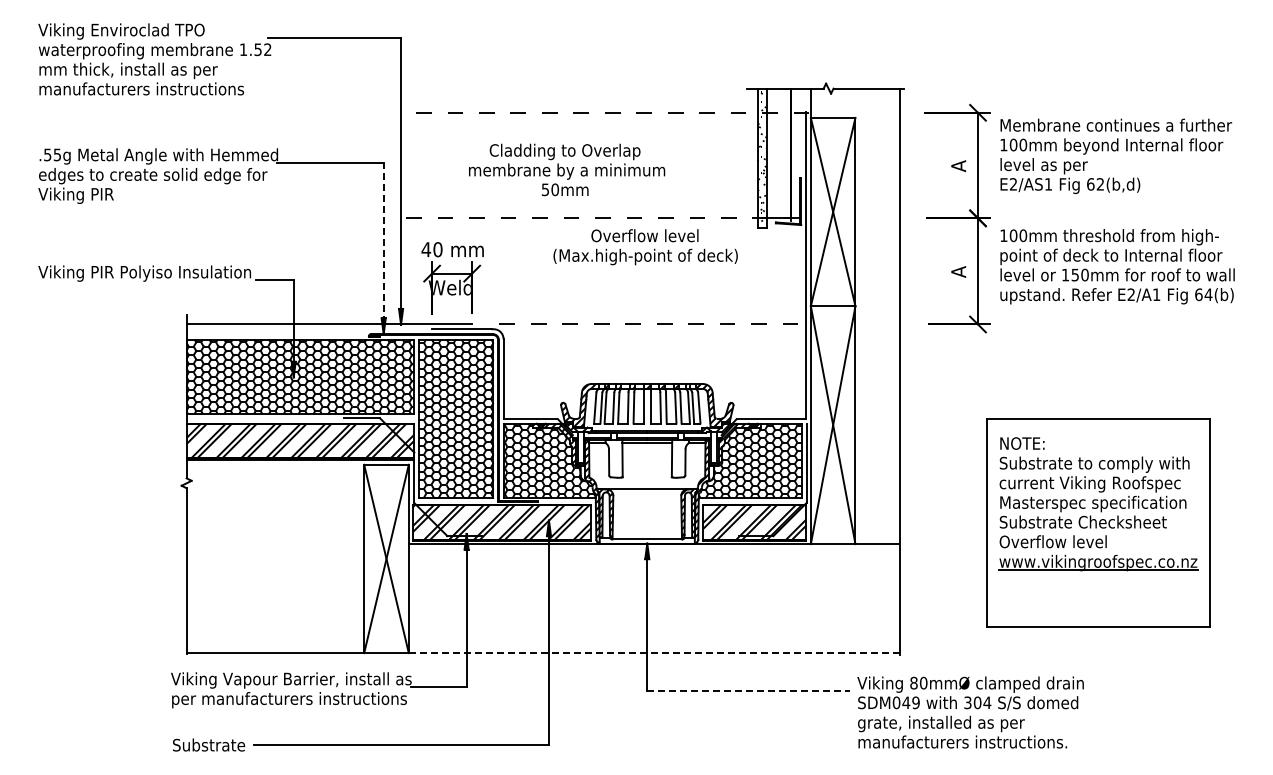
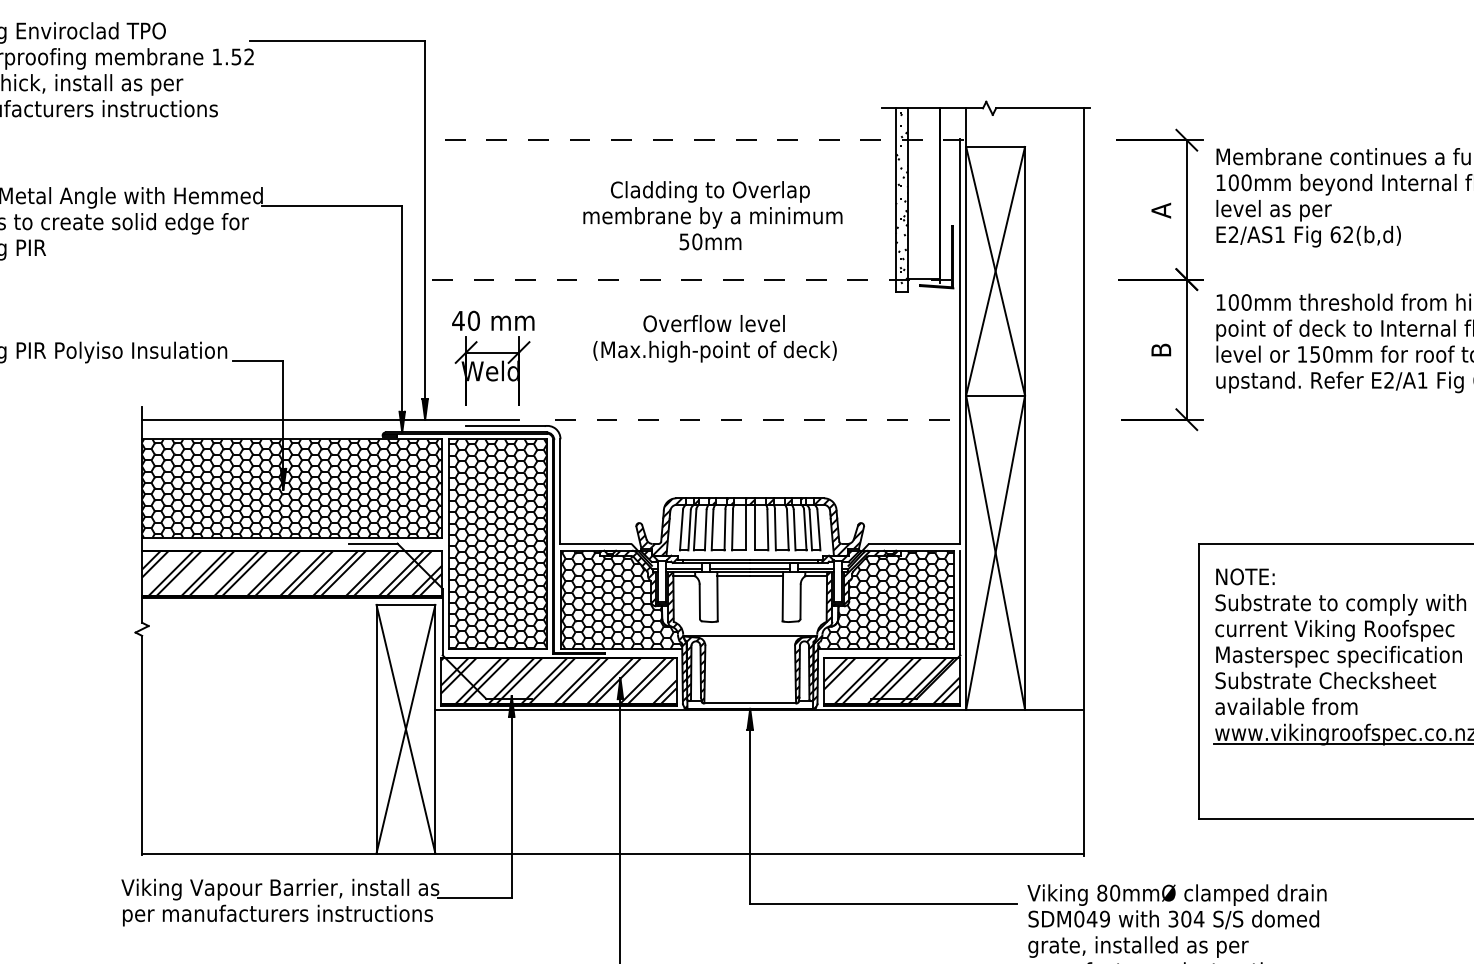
text: (567, 169) -> (713, 215), moved
text: (645, 247) -> (714, 339), moved
line: (383, 248) -> (401, 319), dashed -> solid
text: (958, 271) -> (1161, 349), A -> B
text: (1053, 541) -> (1286, 706), Overflow level -> available from
line: (654, 653) -> (759, 853), dashed -> solid
line: (748, 691) -> (883, 904), dashed -> solid

